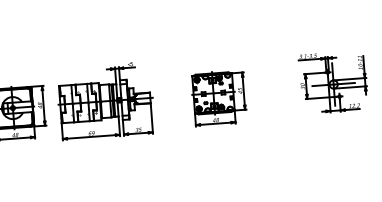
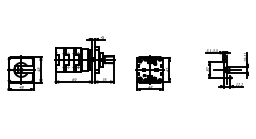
part: (105, 100) -> (84, 59), moved

